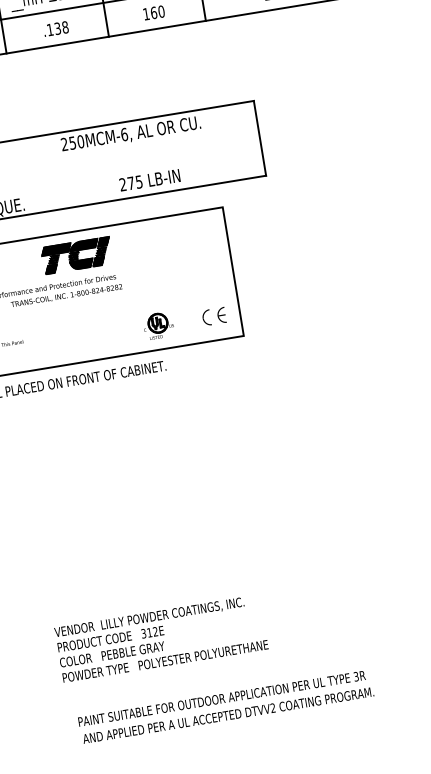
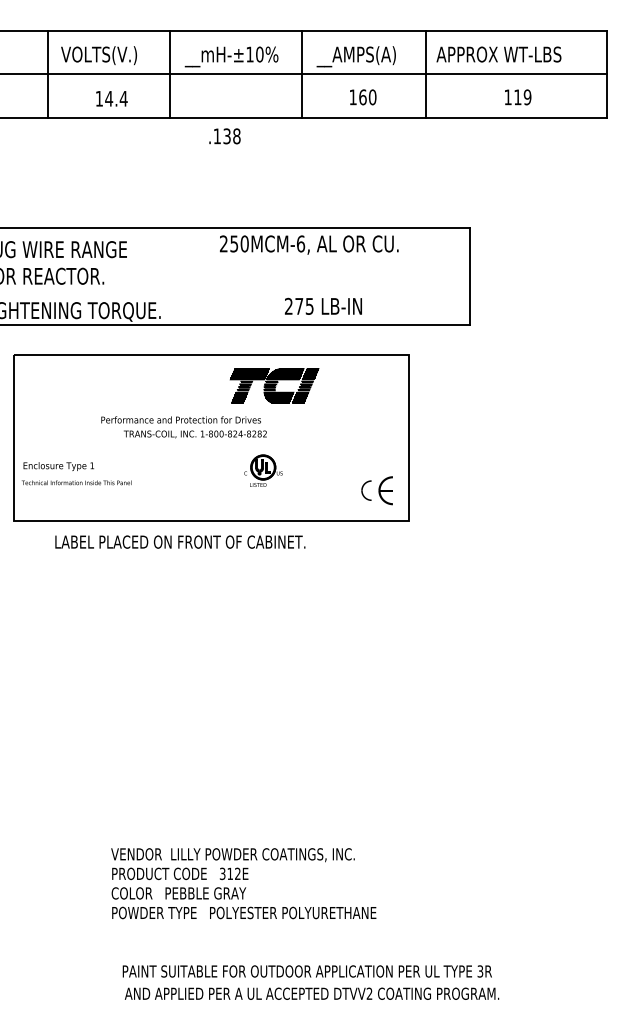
text: (55, 29) -> (224, 136), moved
part: (76, 255) -> (274, 385), moved
part: (221, 315) -> (385, 490), size x1.4
part: (158, 325) -> (263, 470), moved

